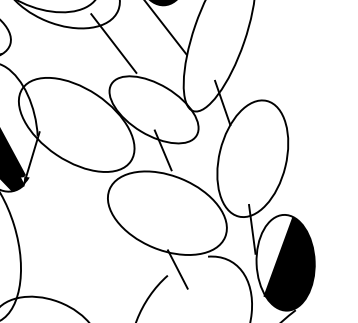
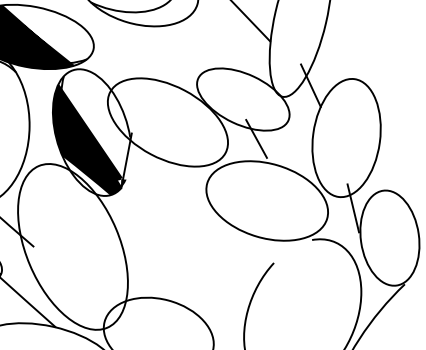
line: (113, 43) -> (196, 37), removed
fill: (290, 263) -> (394, 238), removed
line: (177, 269) -> (283, 255), removed

